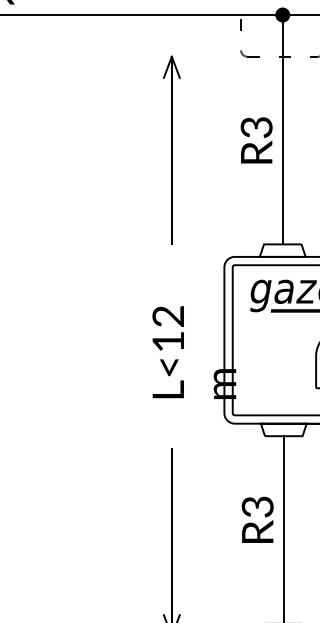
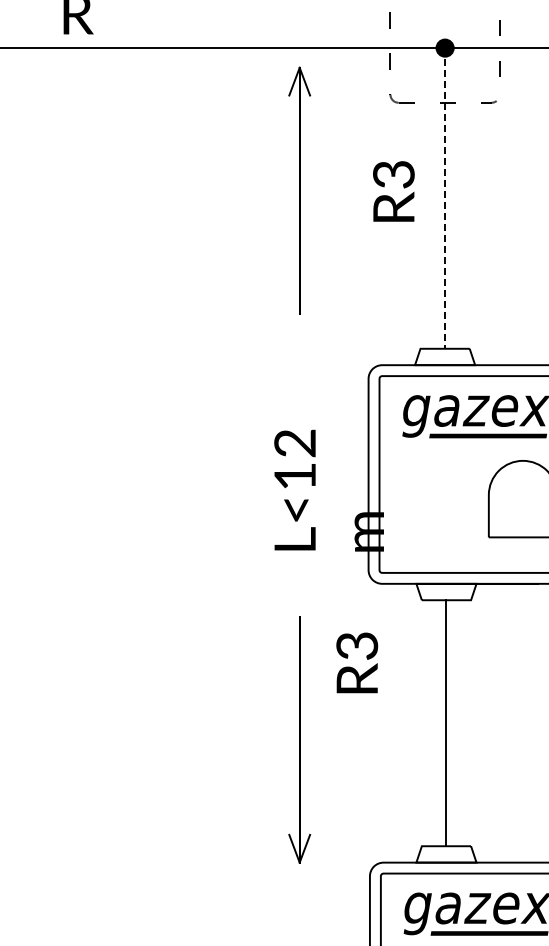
line: (283, 129) -> (445, 198), solid -> dashed
text: (256, 140) -> (393, 191), moved
part: (171, 150) -> (299, 190), moved
text: (257, 519) -> (357, 662), moved

